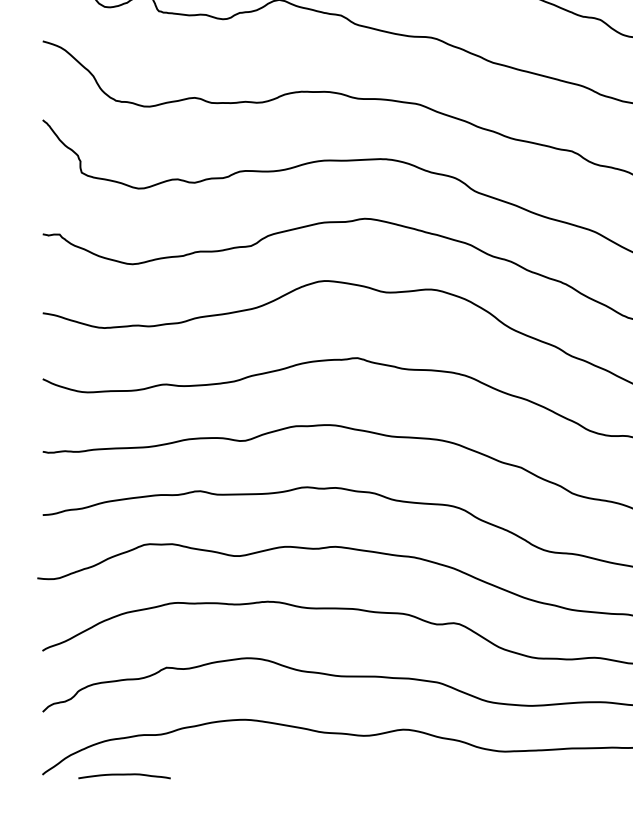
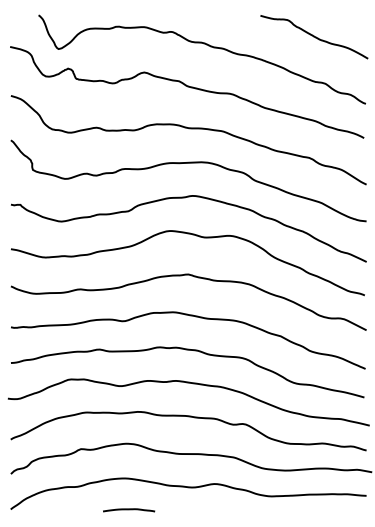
curve: (125, 776) -> (129, 510), moved

